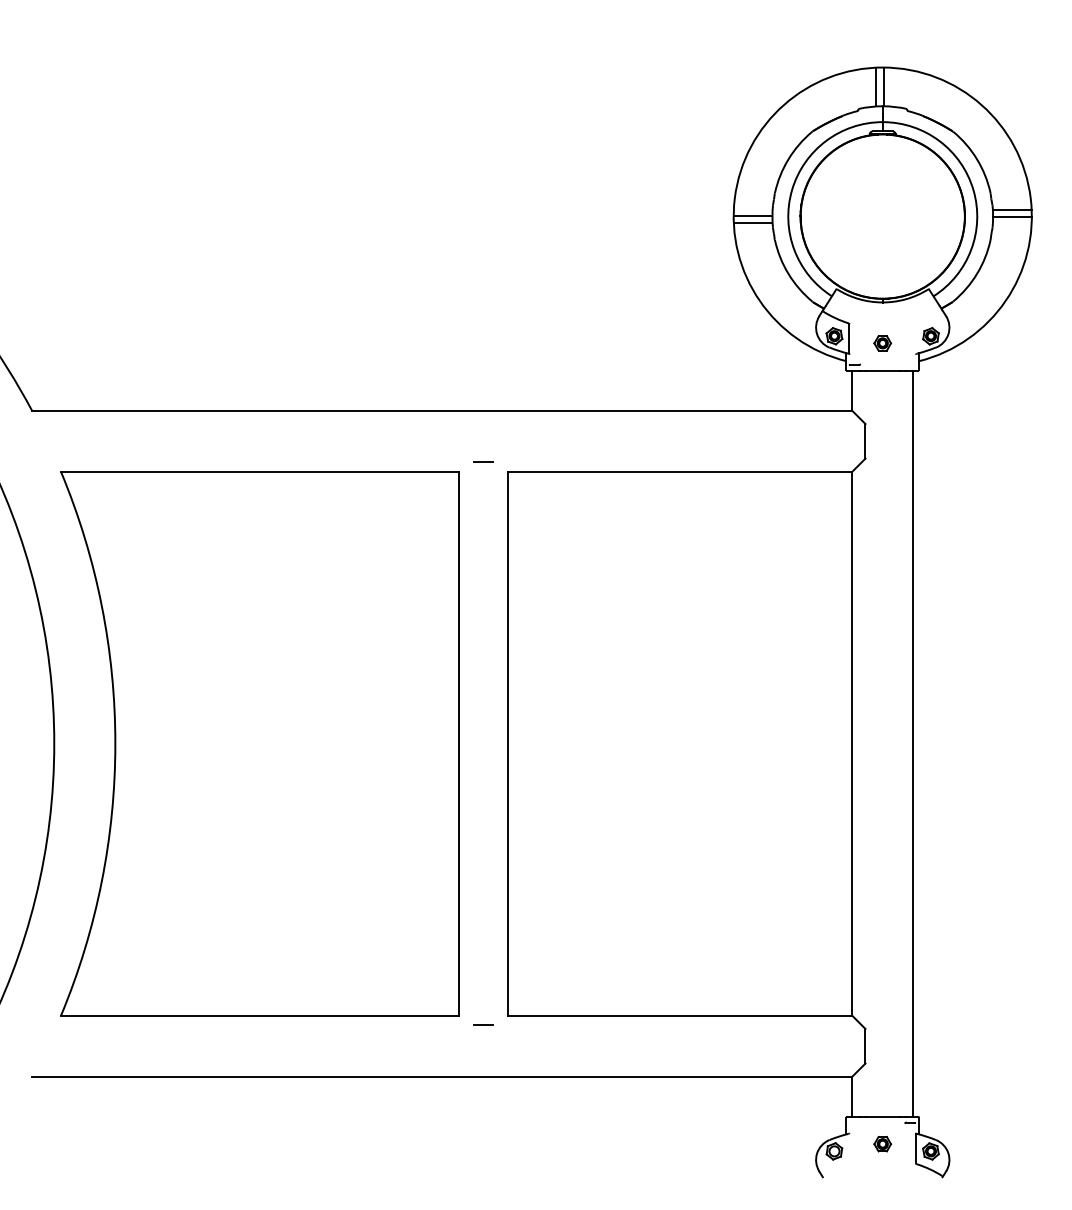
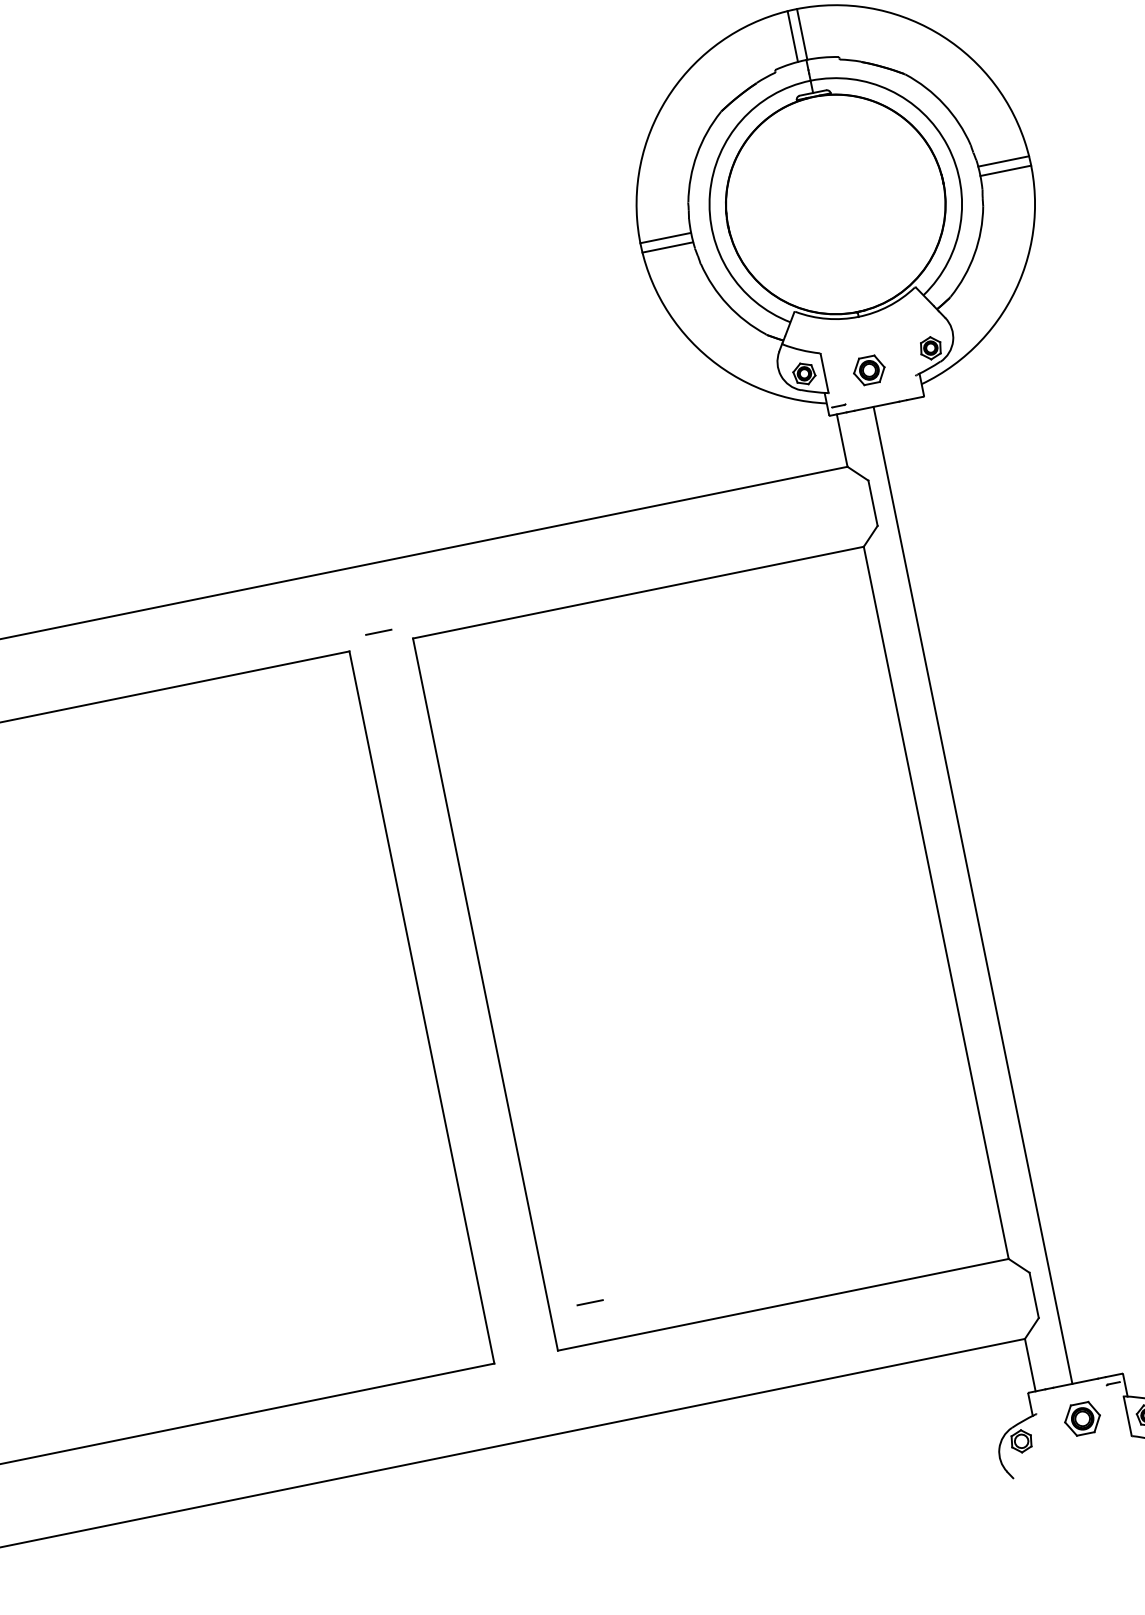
part: (882, 343) -> (869, 370), size x1.4
line: (913, 743) -> (973, 894), moved
line: (483, 1024) -> (589, 1301), moved
part: (882, 1144) -> (1082, 1419), size x1.6

